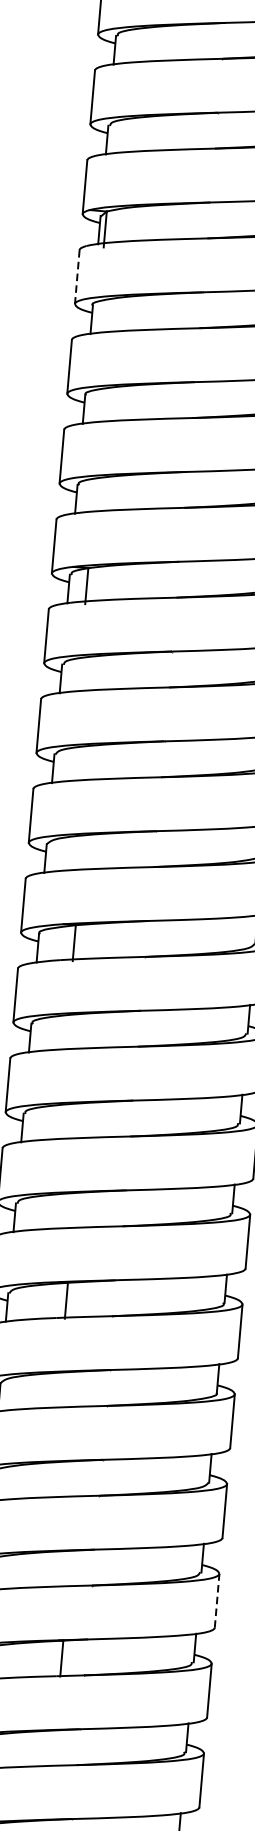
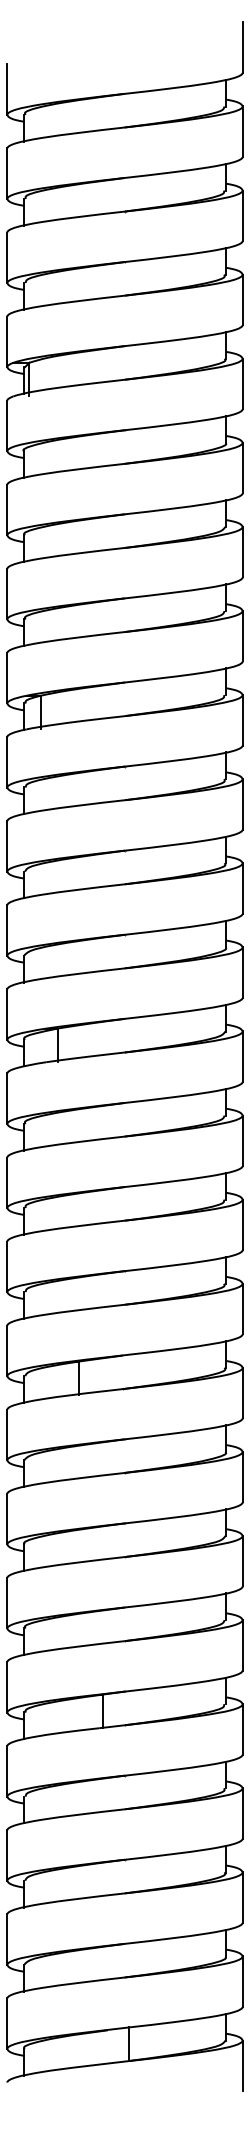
line: (77, 277) -> (7, 426), dashed -> solid
line: (216, 1599) -> (242, 1644), dashed -> solid

